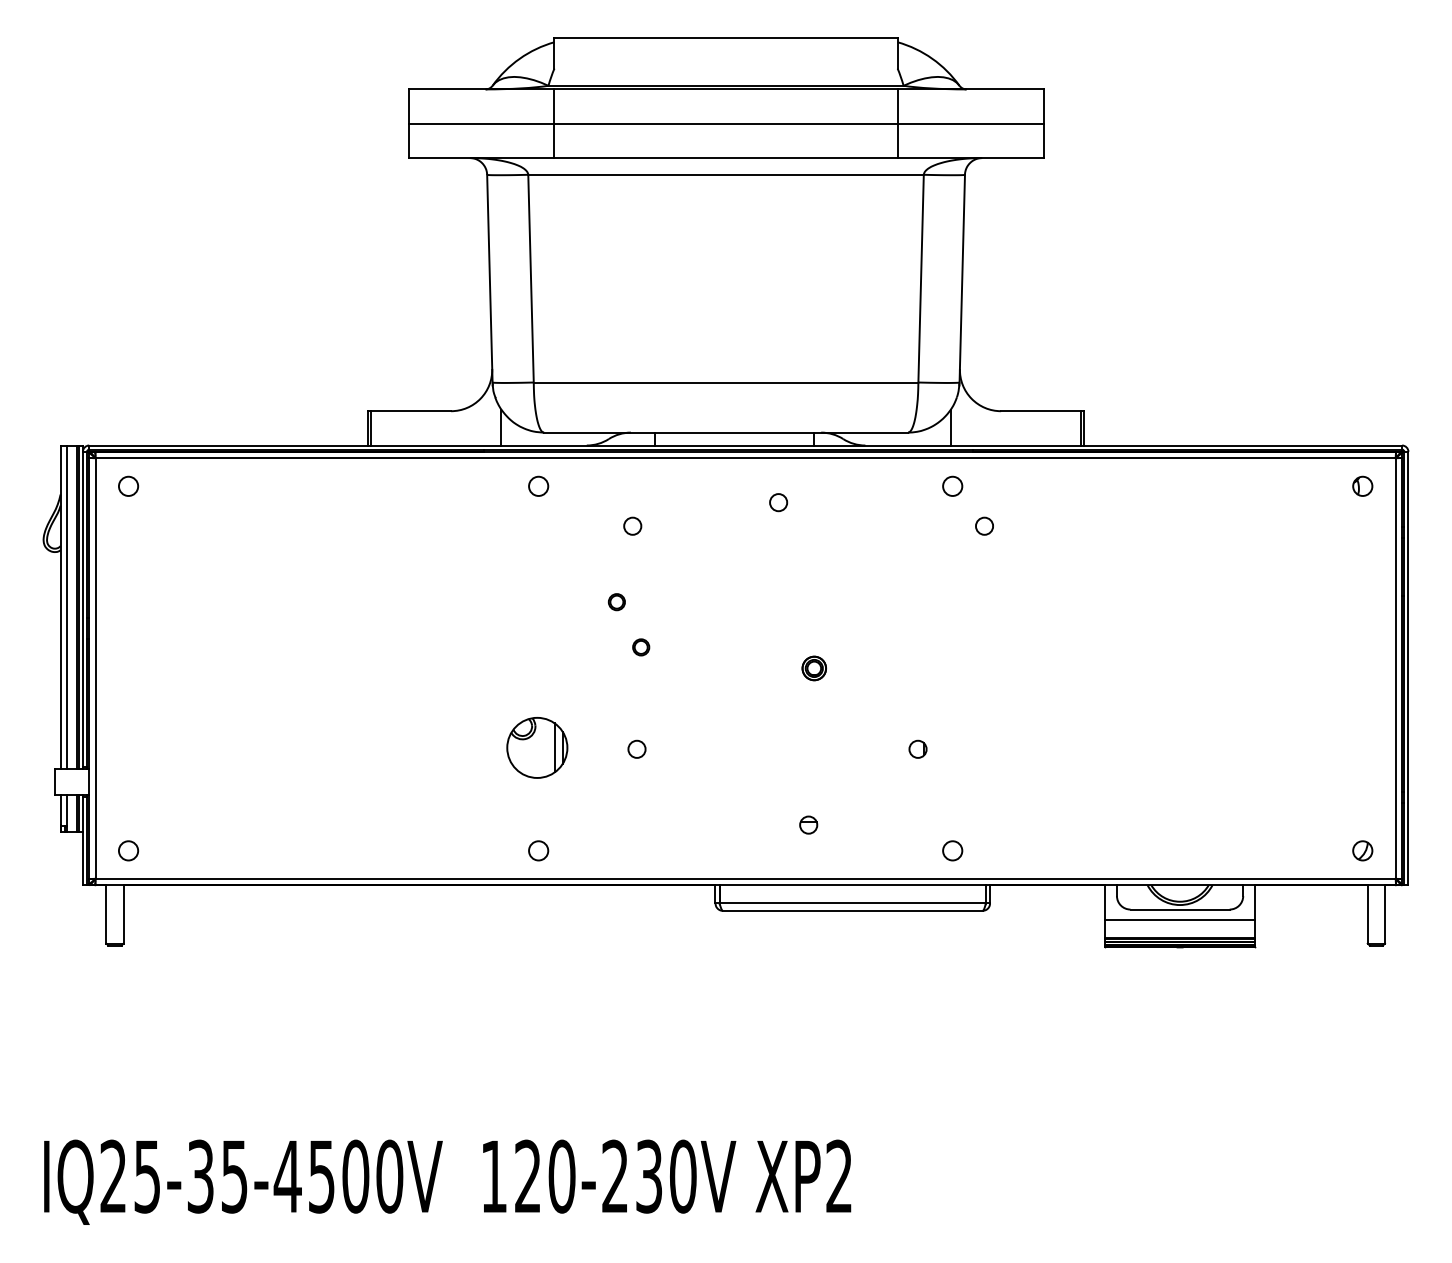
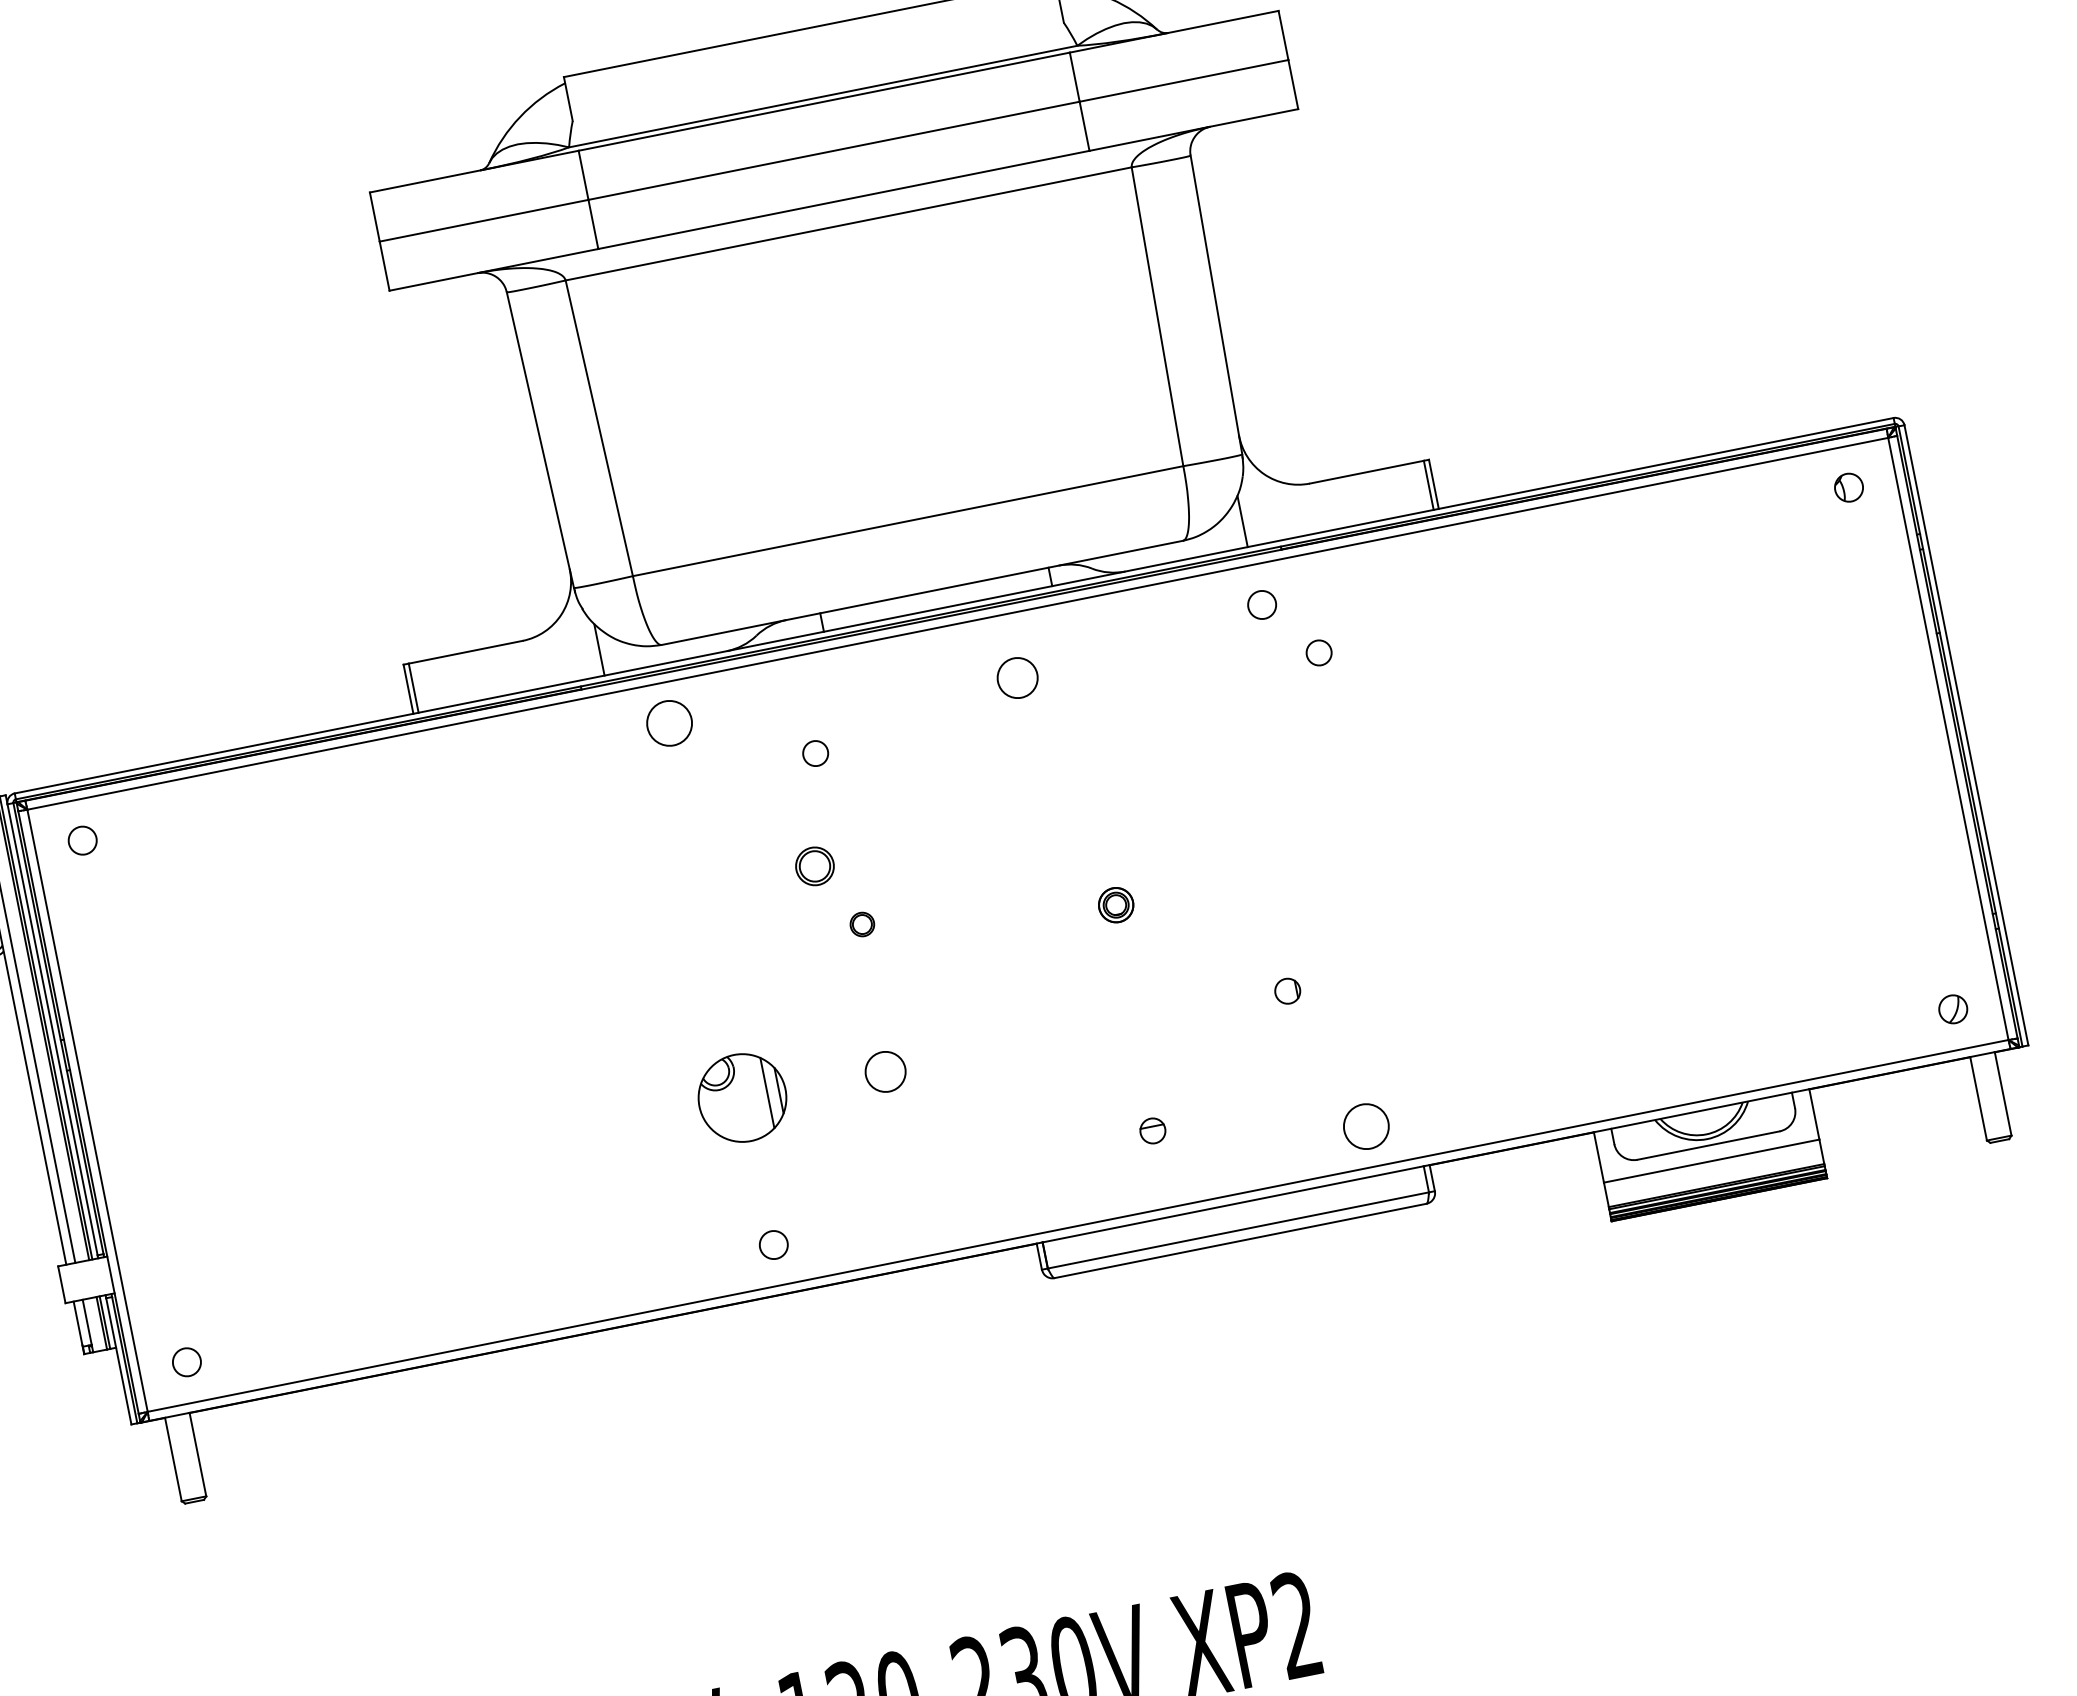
circle: (538, 485) -> (669, 722), size x1.6
circle: (778, 502) -> (1017, 677), size x1.6
circle: (616, 602) -> (814, 867), size x1.6
circle: (636, 748) -> (884, 1070), size x1.6
circle: (952, 850) -> (1365, 1126), size x1.6

